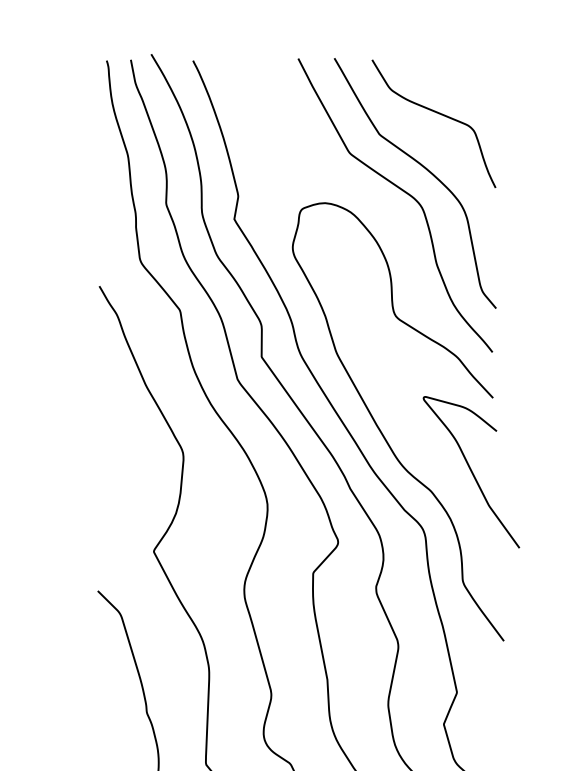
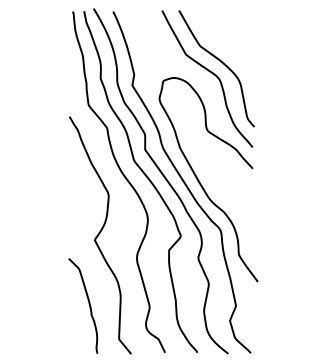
curve: (434, 114) -> (225, 36), removed
curve: (470, 470) -> (242, 202), removed

